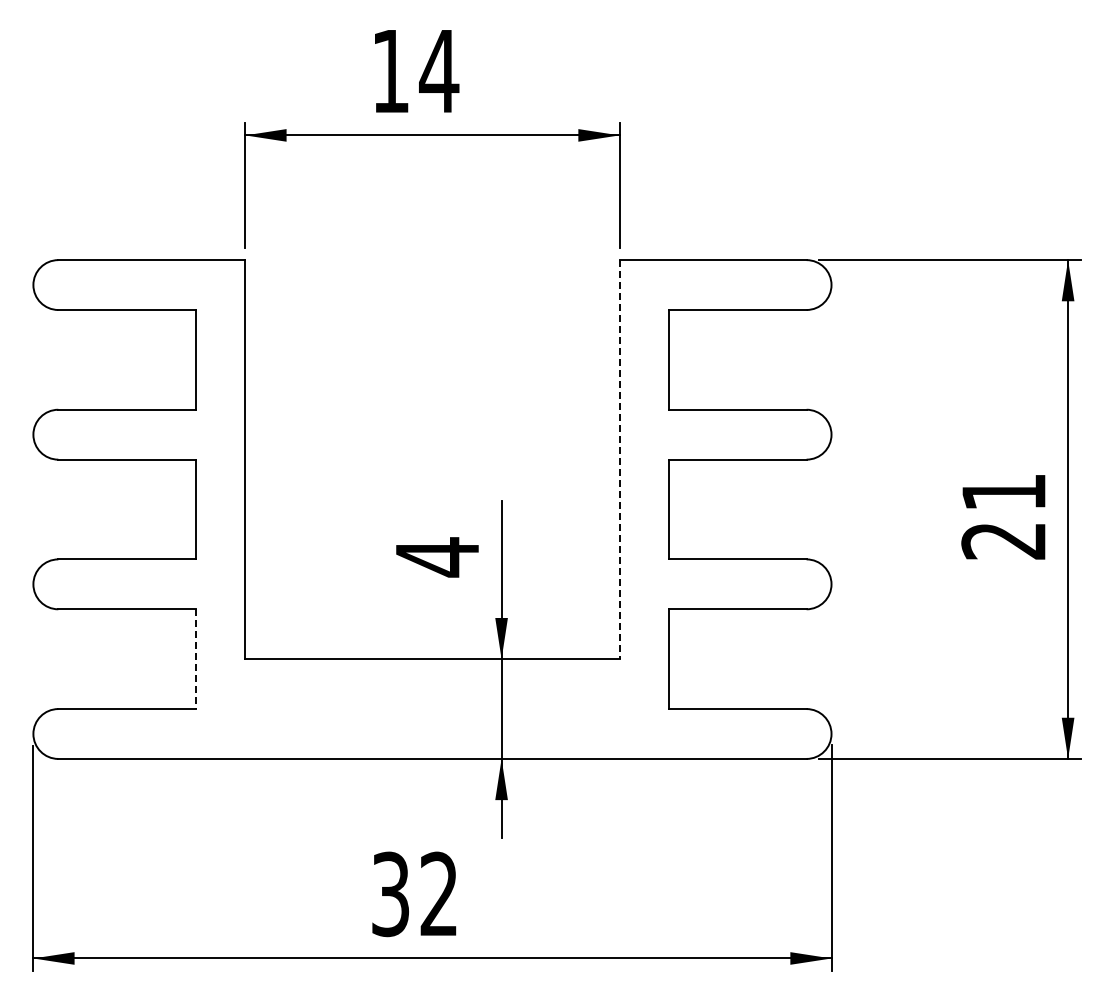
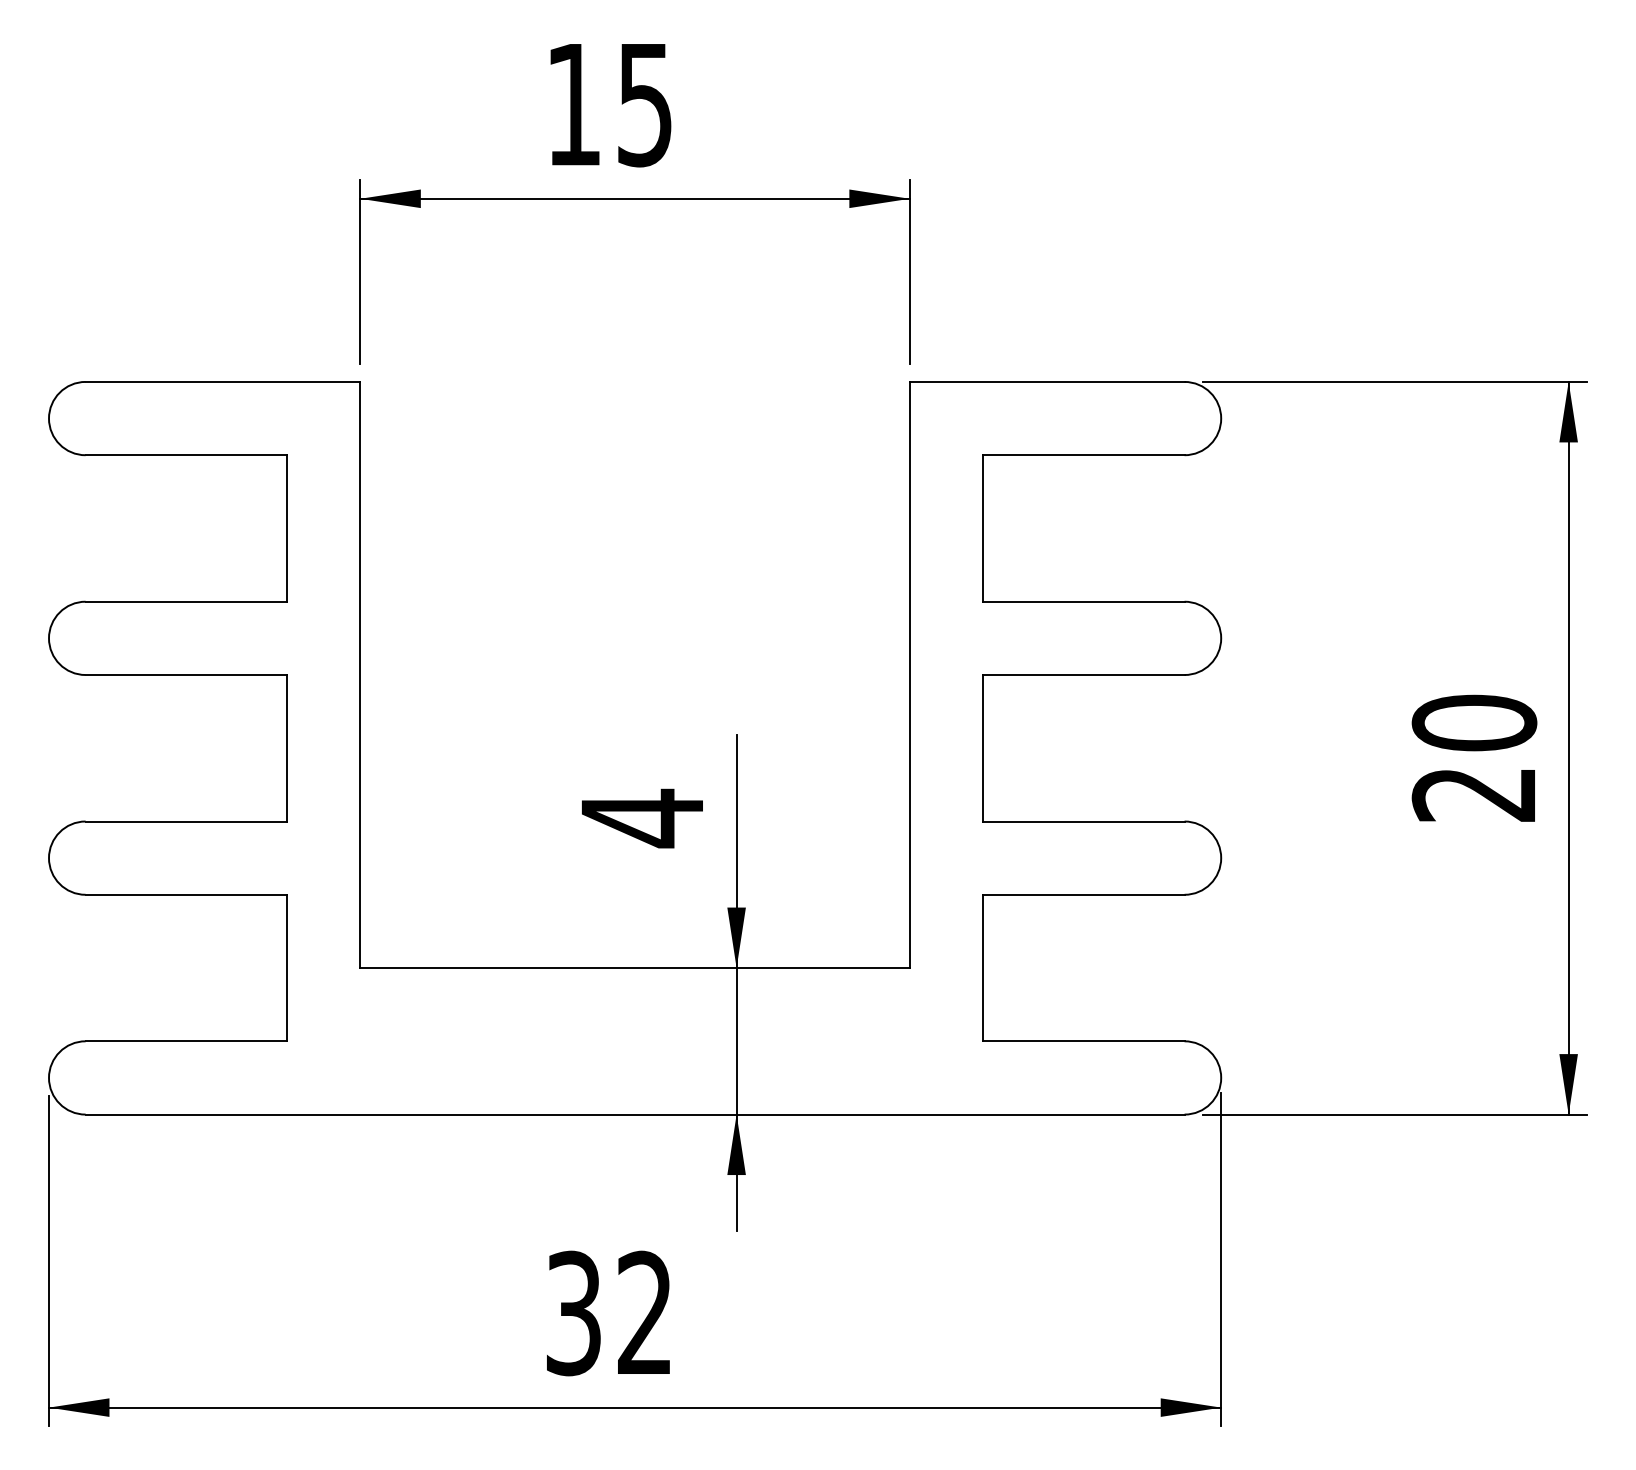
text: (439, 72) -> (645, 106), 14 -> 15
line: (619, 459) -> (909, 674), dashed -> solid
text: (1003, 492) -> (1473, 723), 21 -> 20
line: (195, 659) -> (287, 968), dashed -> solid

